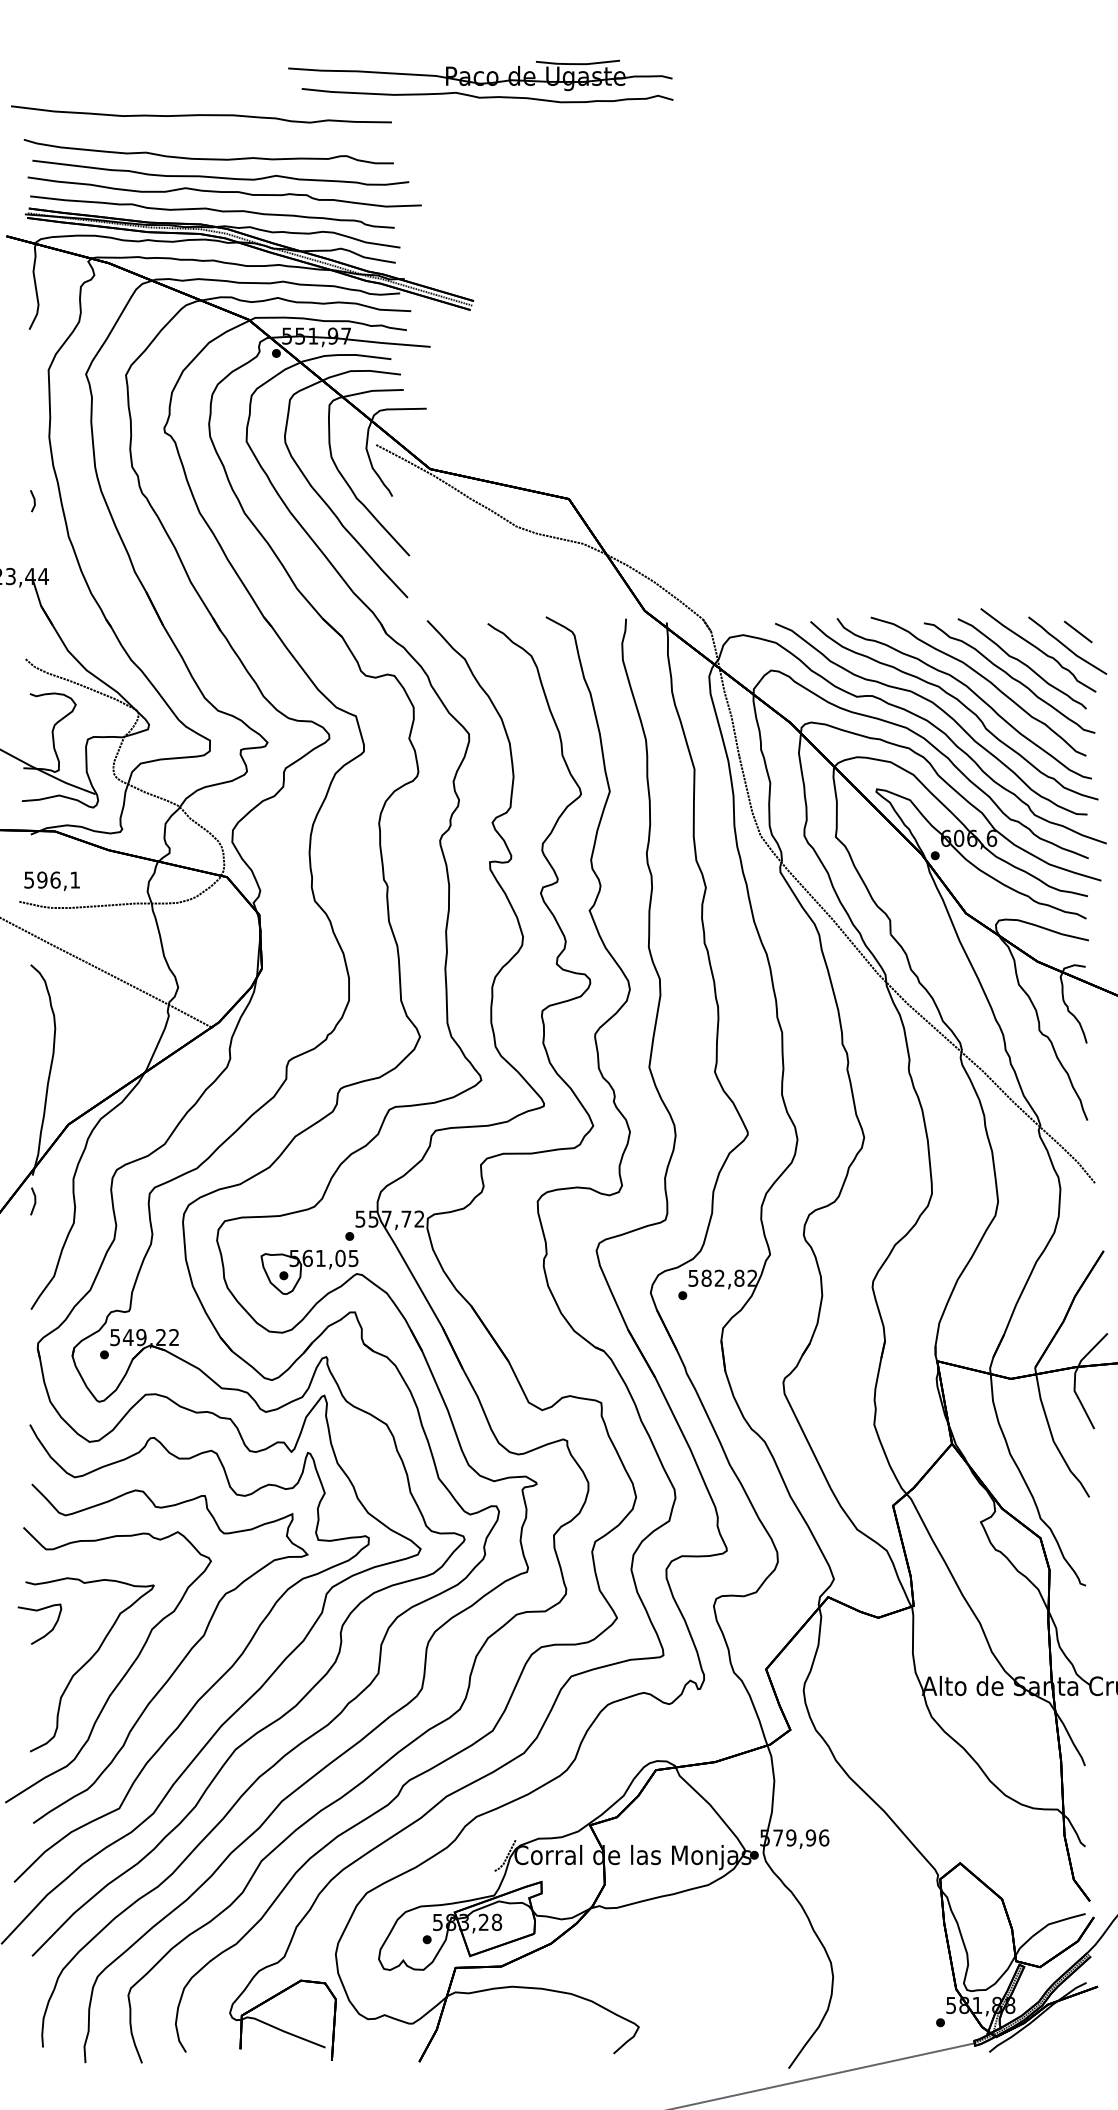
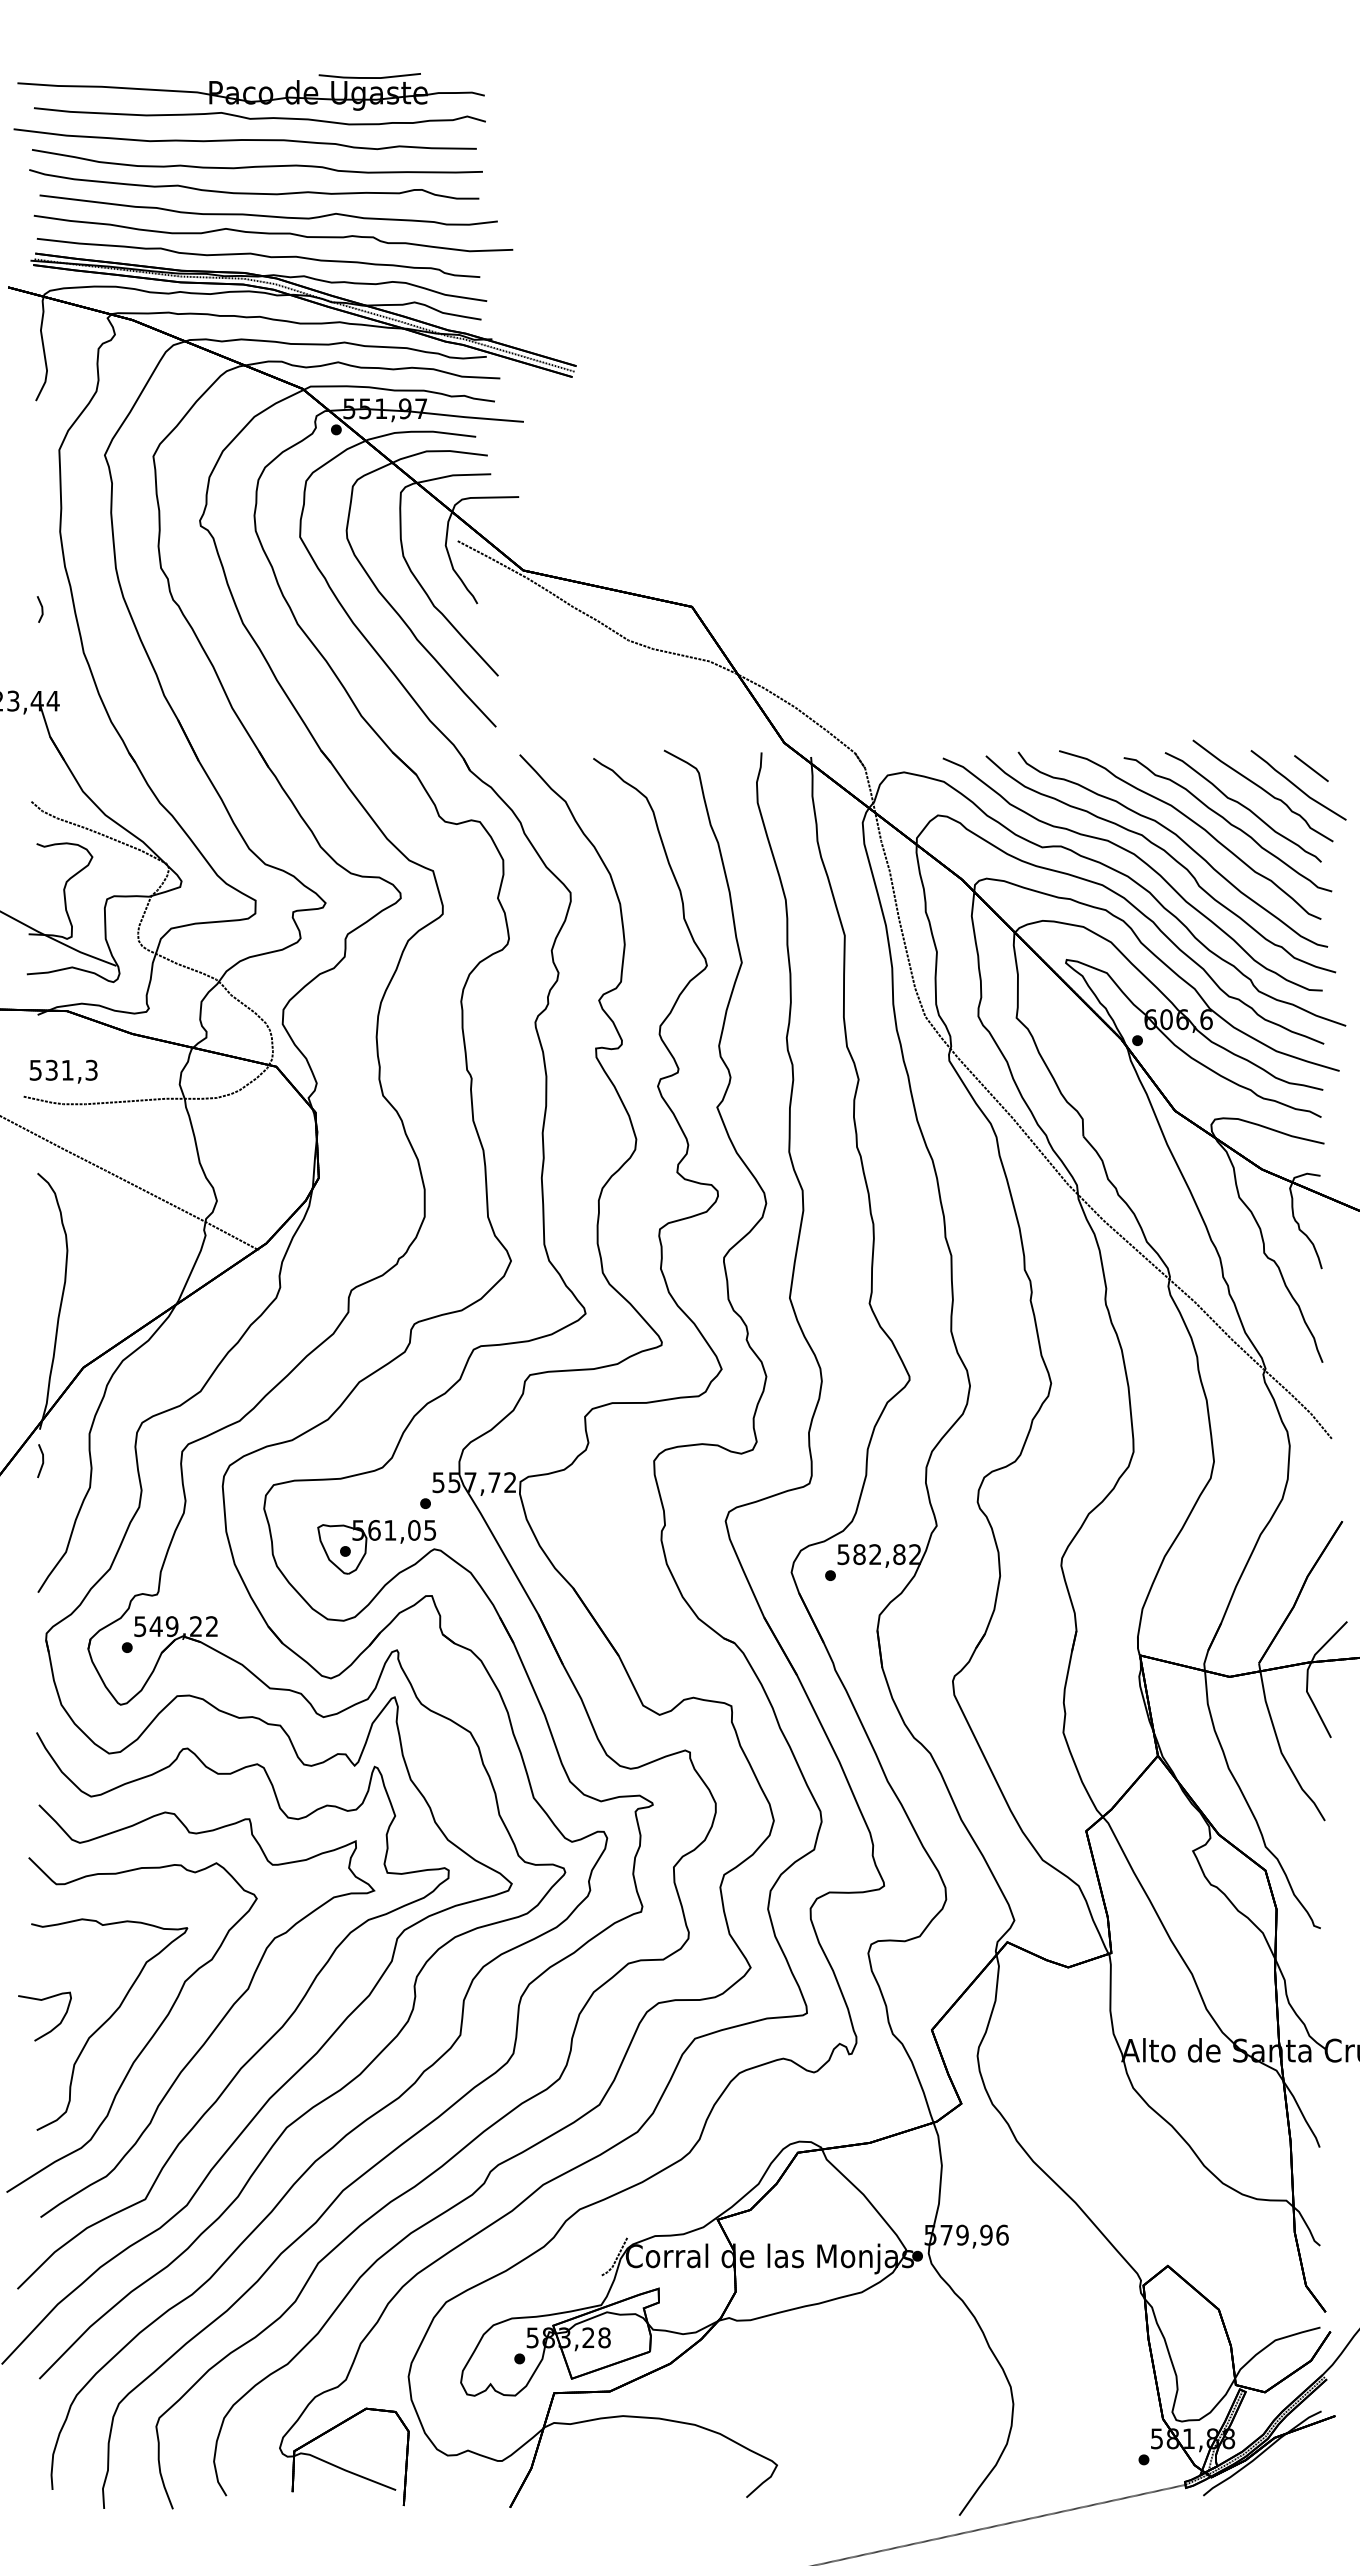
part: (480, 81) -> (251, 99), moved
part: (211, 132) -> (257, 161), added
text: (58, 879) -> (71, 1069), 596,1 -> 531,3
curve: (38, 1611) -> (43, 2001), moved

